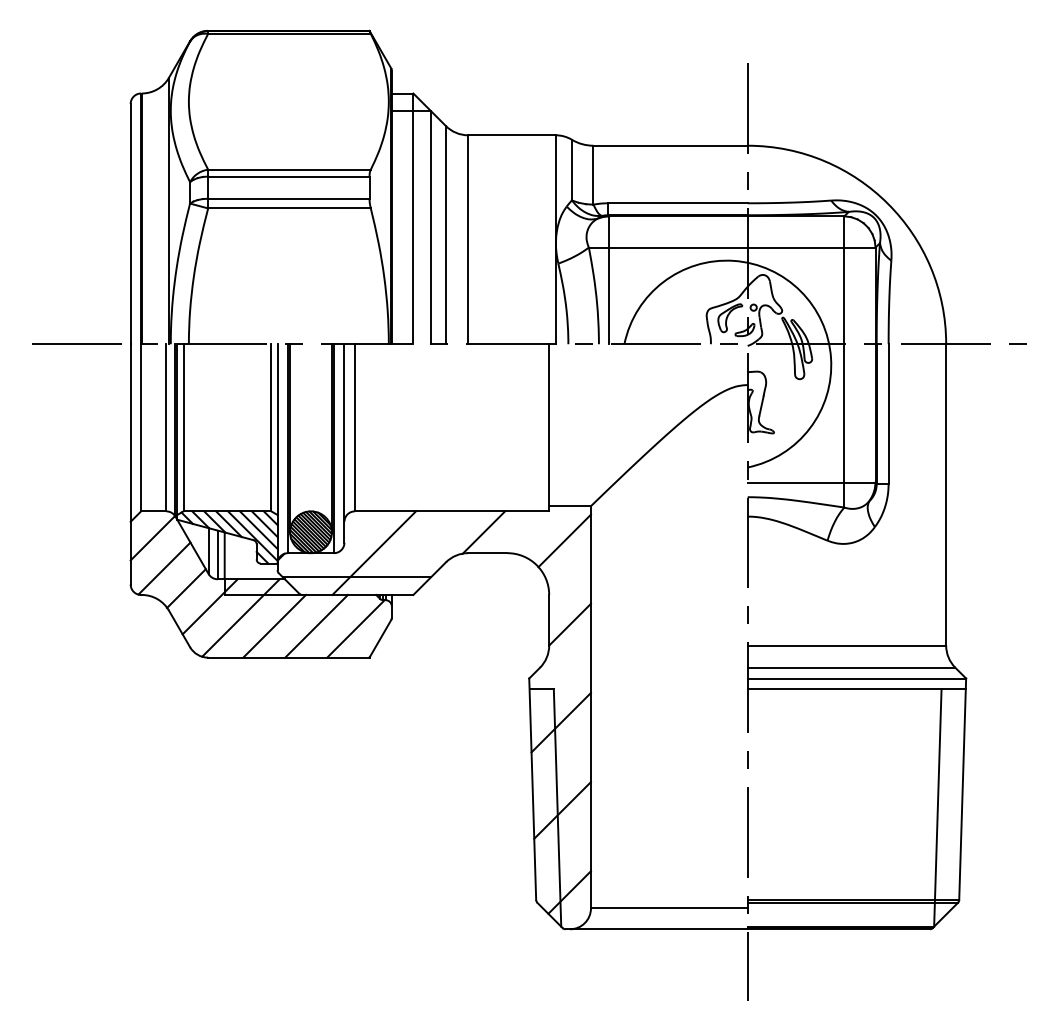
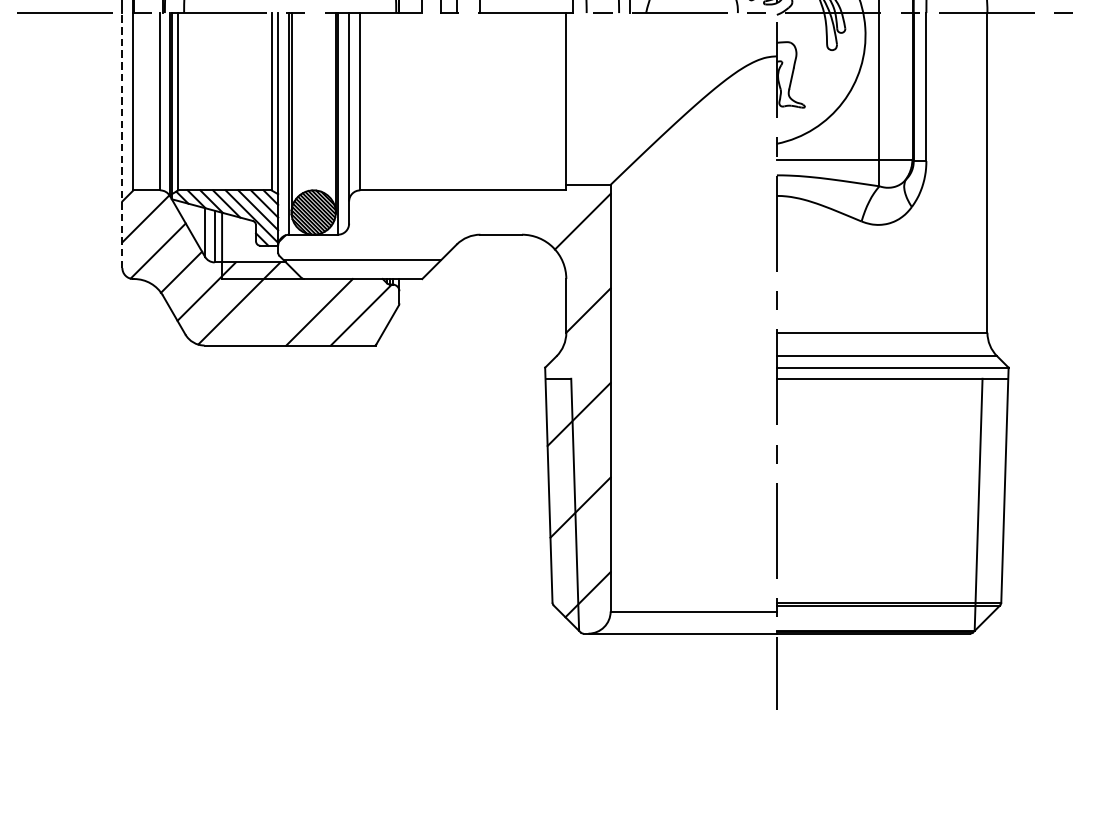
line: (130, 463) -> (122, 139), solid -> dashed
line: (483, 532) -> (496, 212), removed
line: (374, 552) -> (381, 234), removed
line: (274, 625) -> (274, 311), removed

